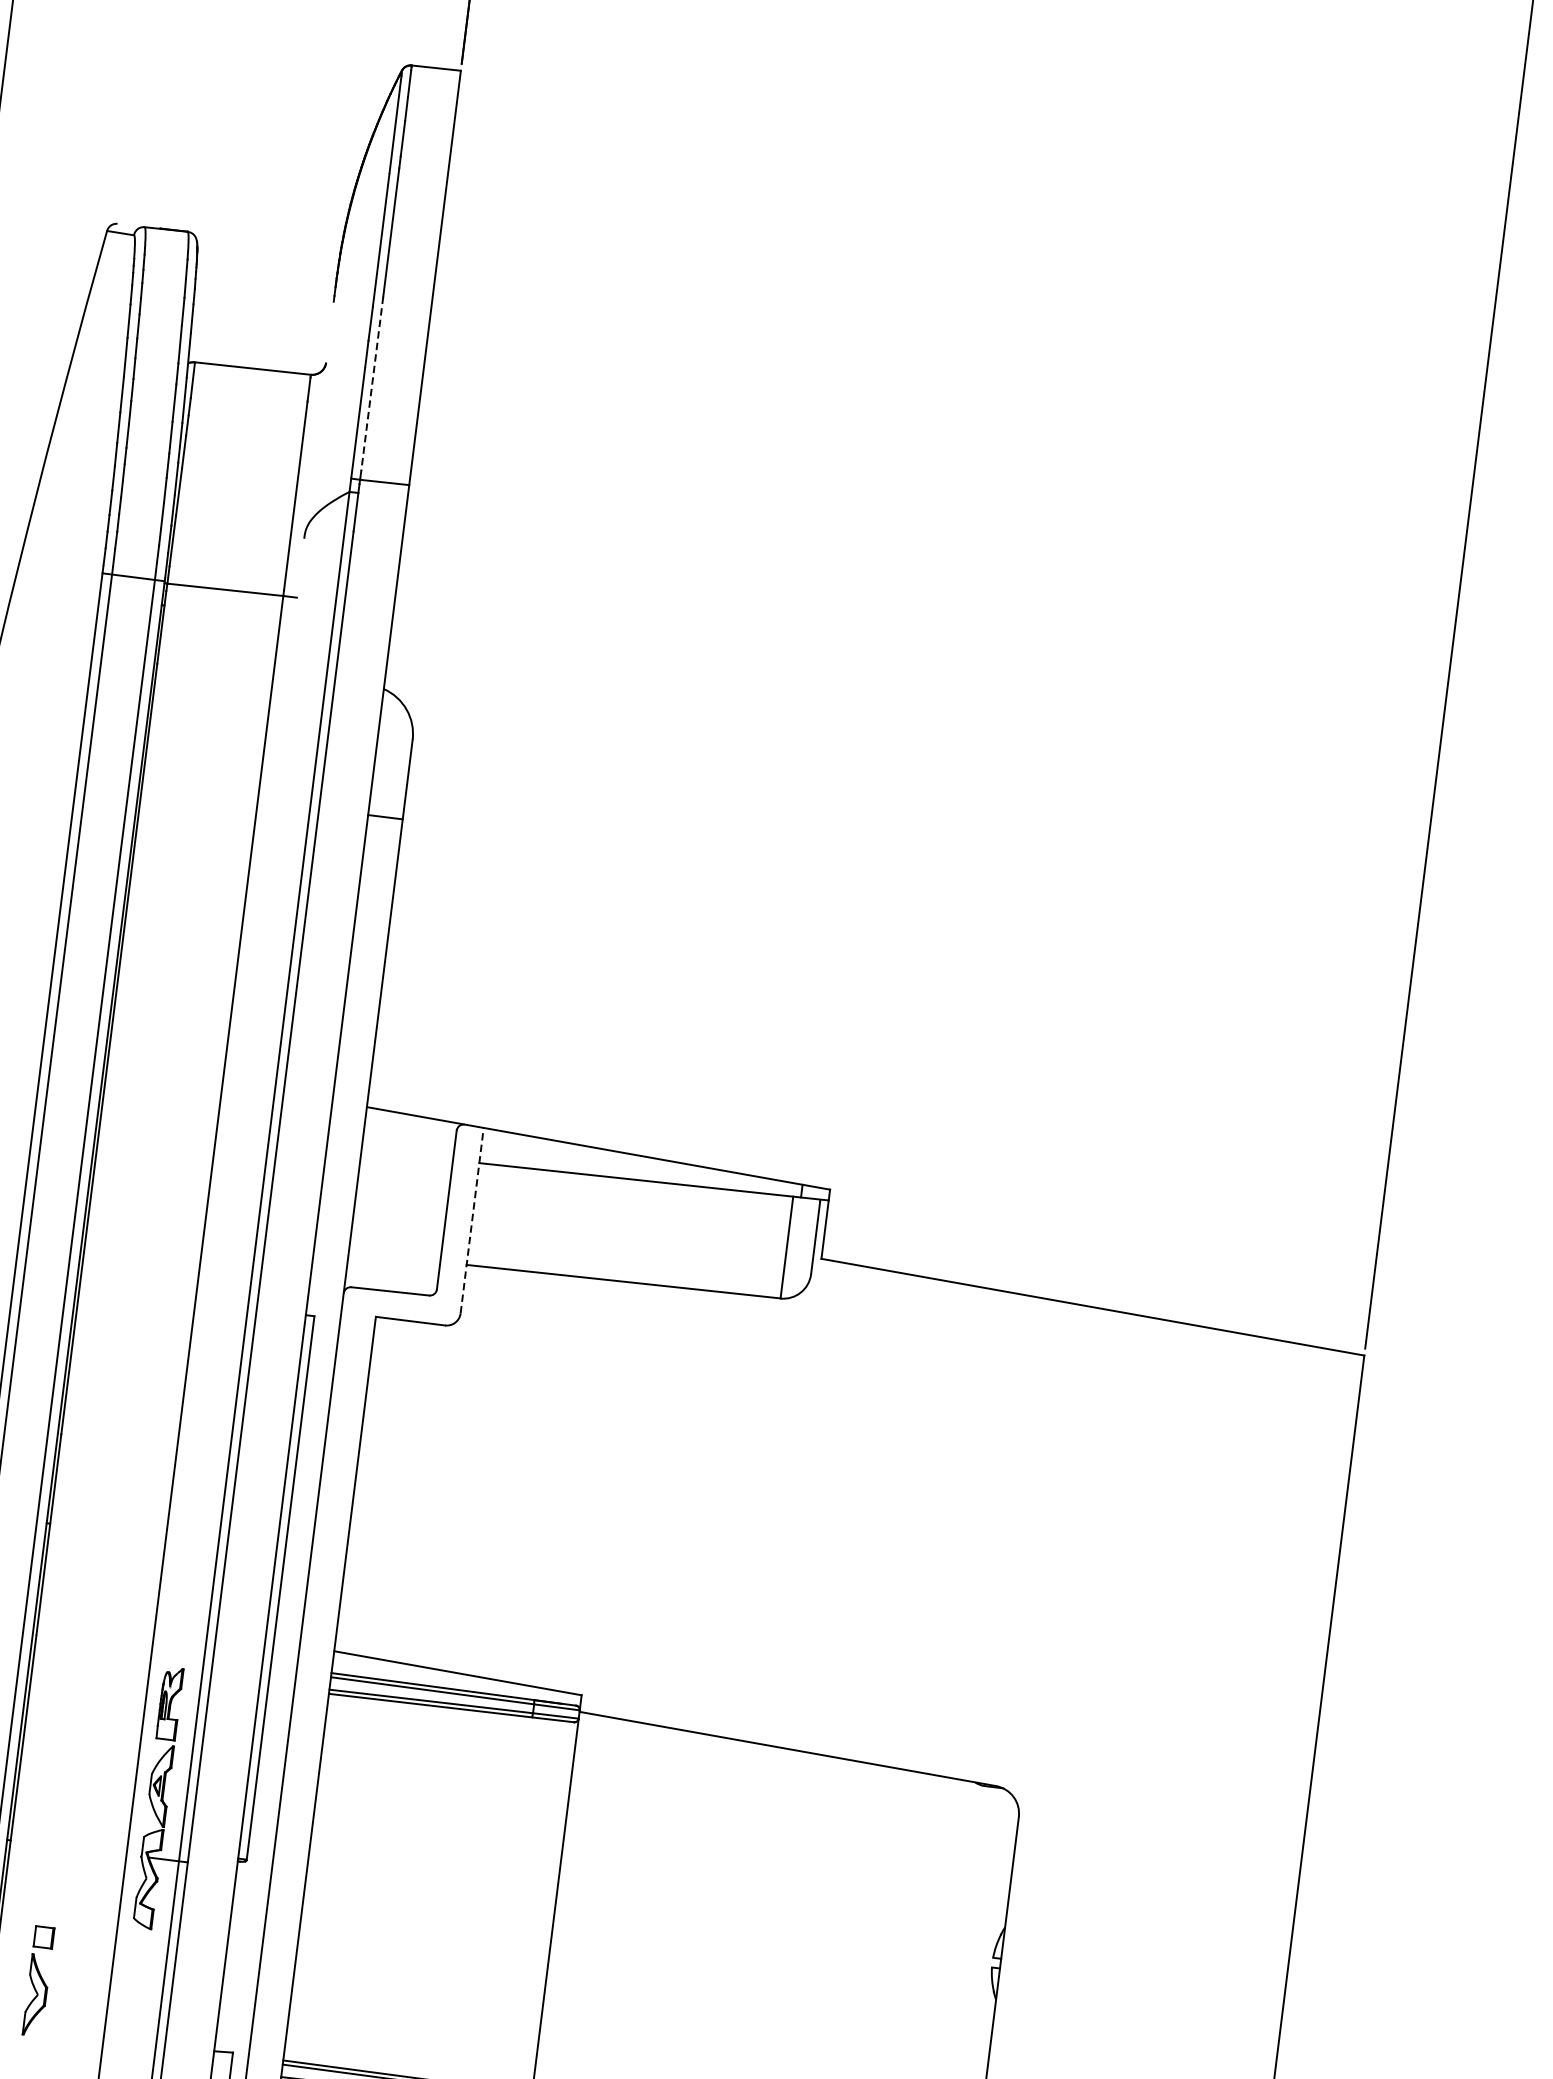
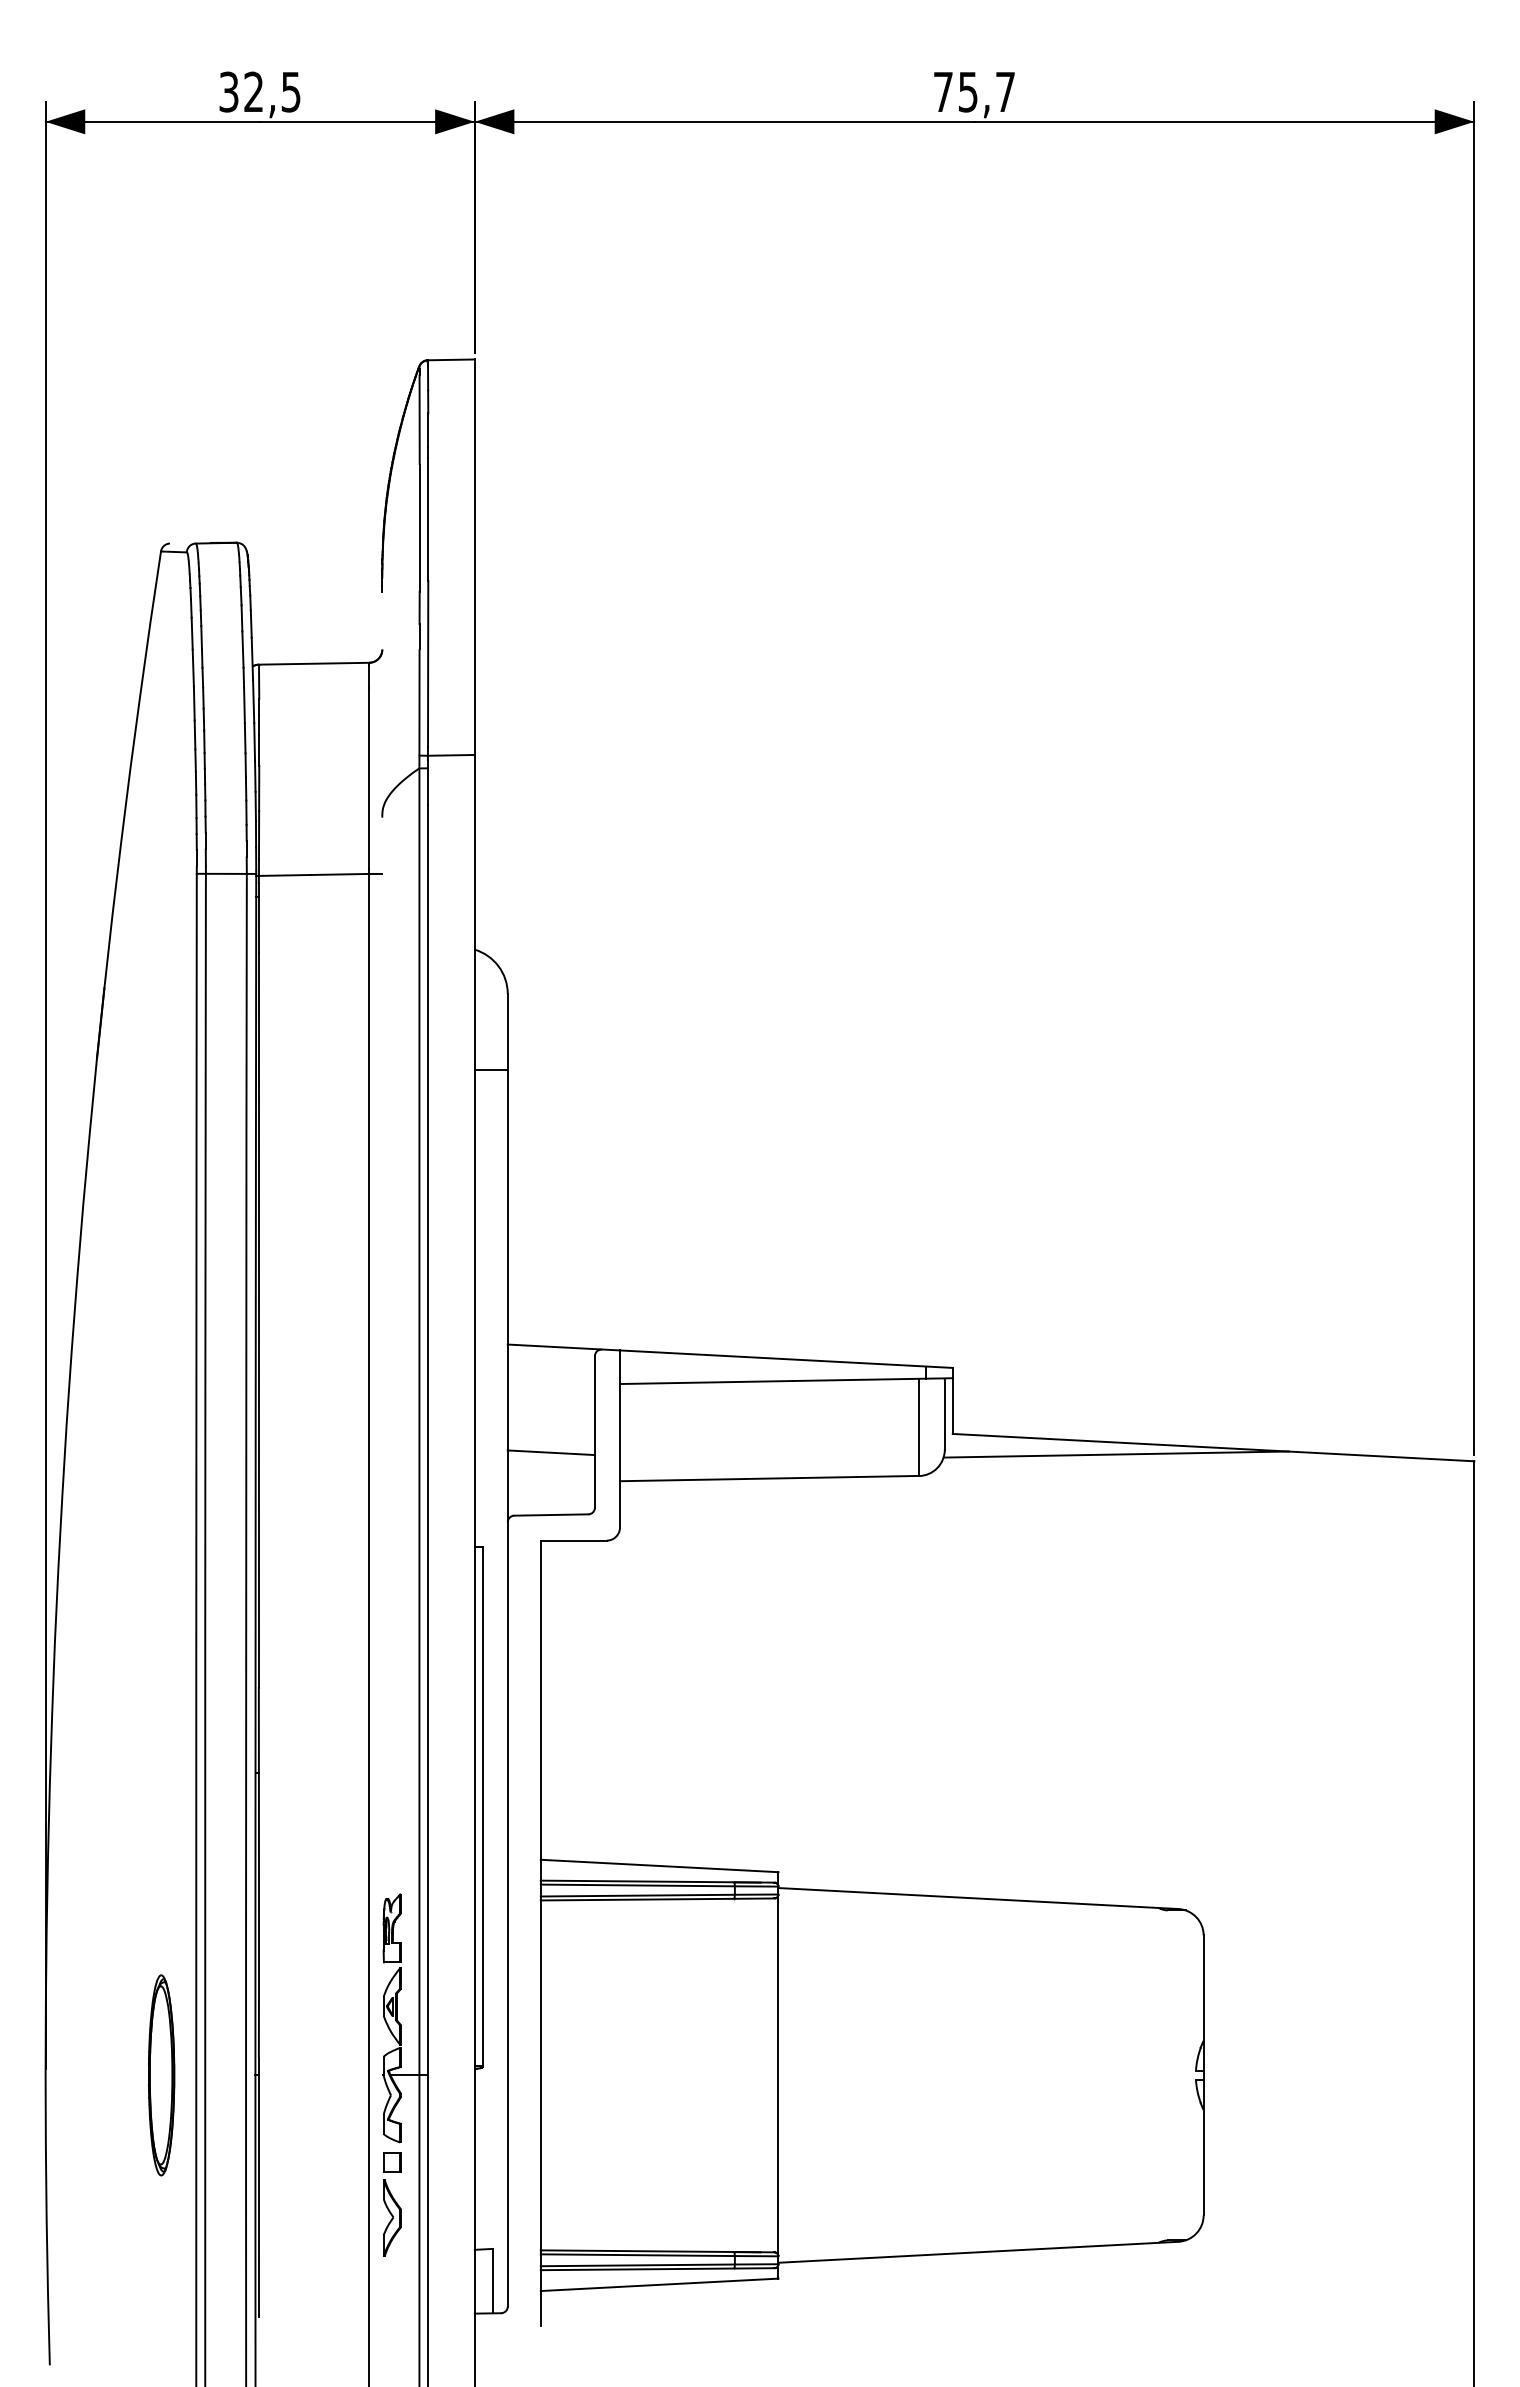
line: (372, 384) -> (428, 664), dashed -> solid
line: (472, 1220) -> (620, 1438), dashed -> solid
line: (397, 1225) -> (550, 1452), added
line: (989, 1301) -> (1115, 1454), added
part: (38, 1981) -> (392, 2204), moved

